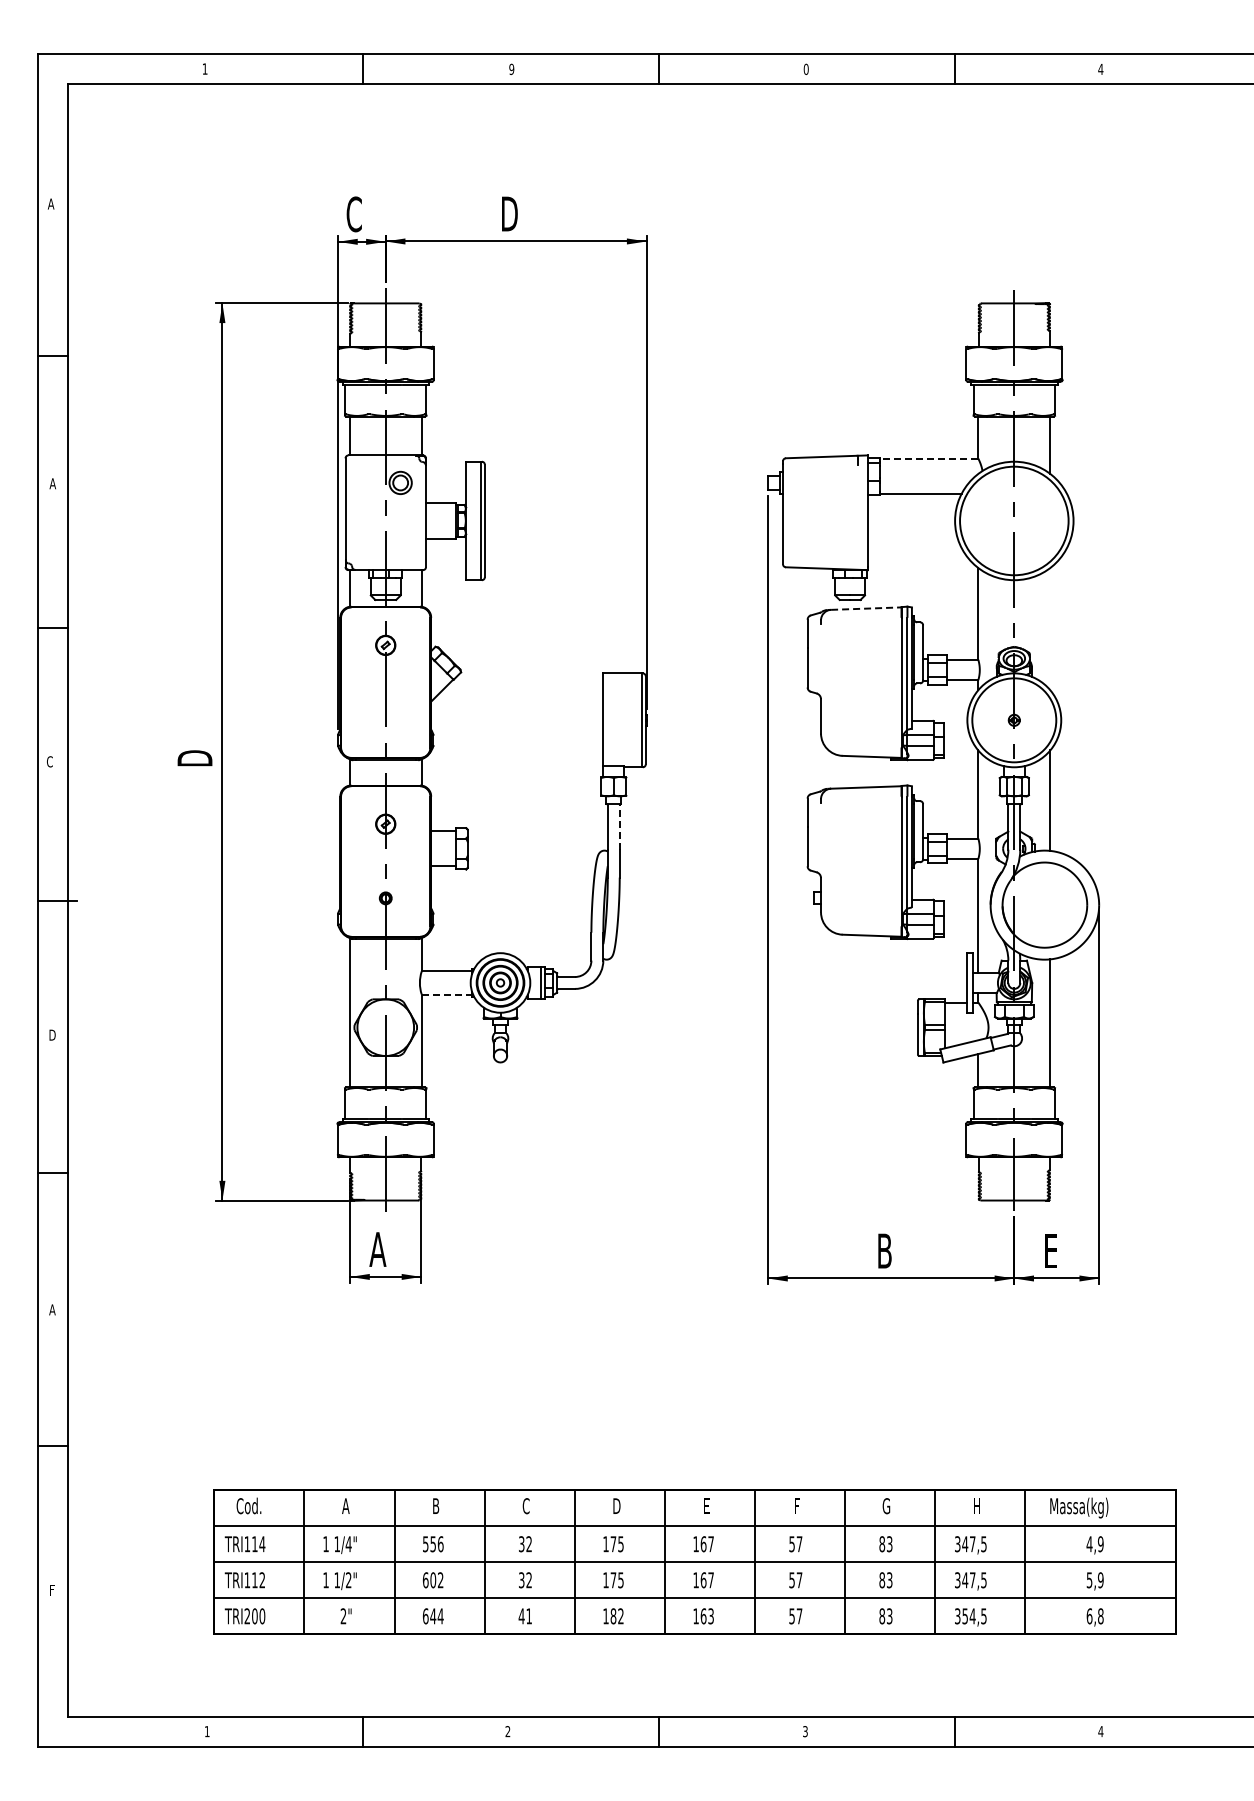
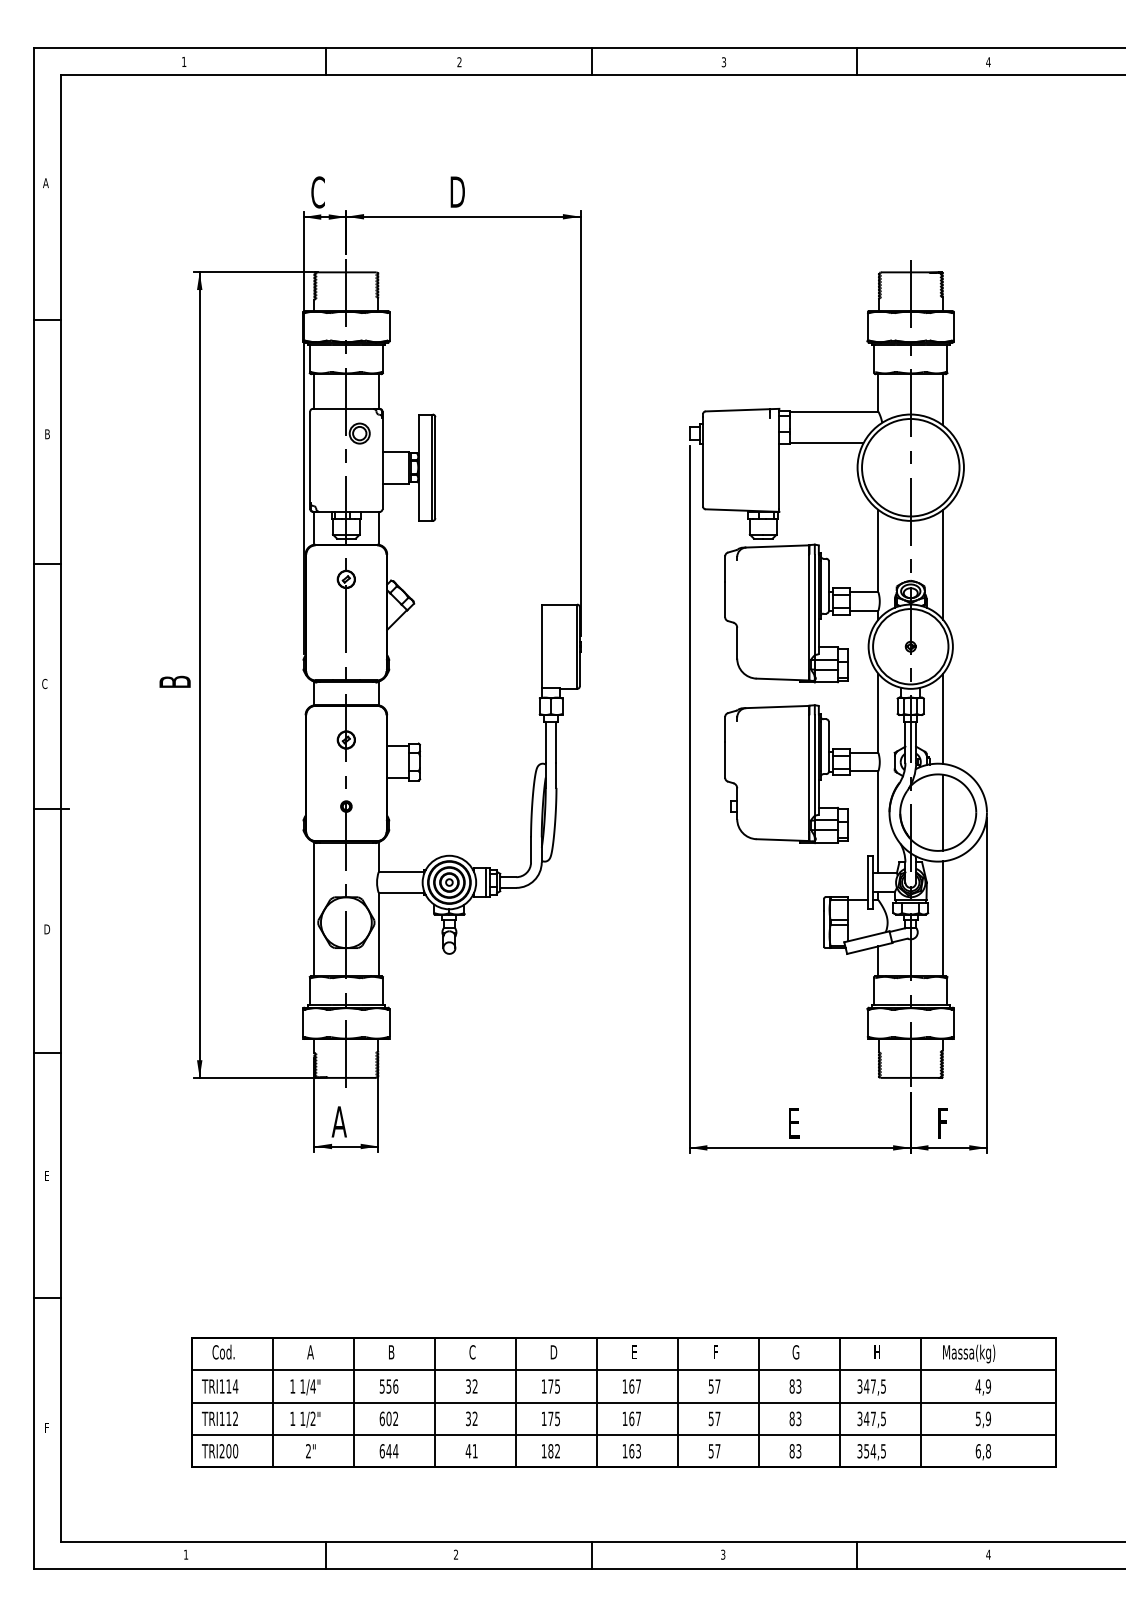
text: (805, 68) -> (723, 61), 0 -> 3
text: (511, 69) -> (459, 62), 9 -> 2
line: (928, 458) -> (833, 411), dashed -> solid
text: (52, 483) -> (47, 434), A -> B
line: (866, 608) -> (778, 546), dashed -> solid
line: (1050, 629) -> (943, 565), added
text: (194, 756) -> (174, 679), D -> B
line: (619, 827) -> (556, 742), dashed -> solid
line: (1050, 904) -> (943, 812), added
line: (447, 994) -> (401, 892), dashed -> solid
text: (884, 1250) -> (794, 1122), B -> E
text: (1052, 1250) -> (945, 1122), E -> F
text: (52, 1309) -> (47, 1175), A -> E

